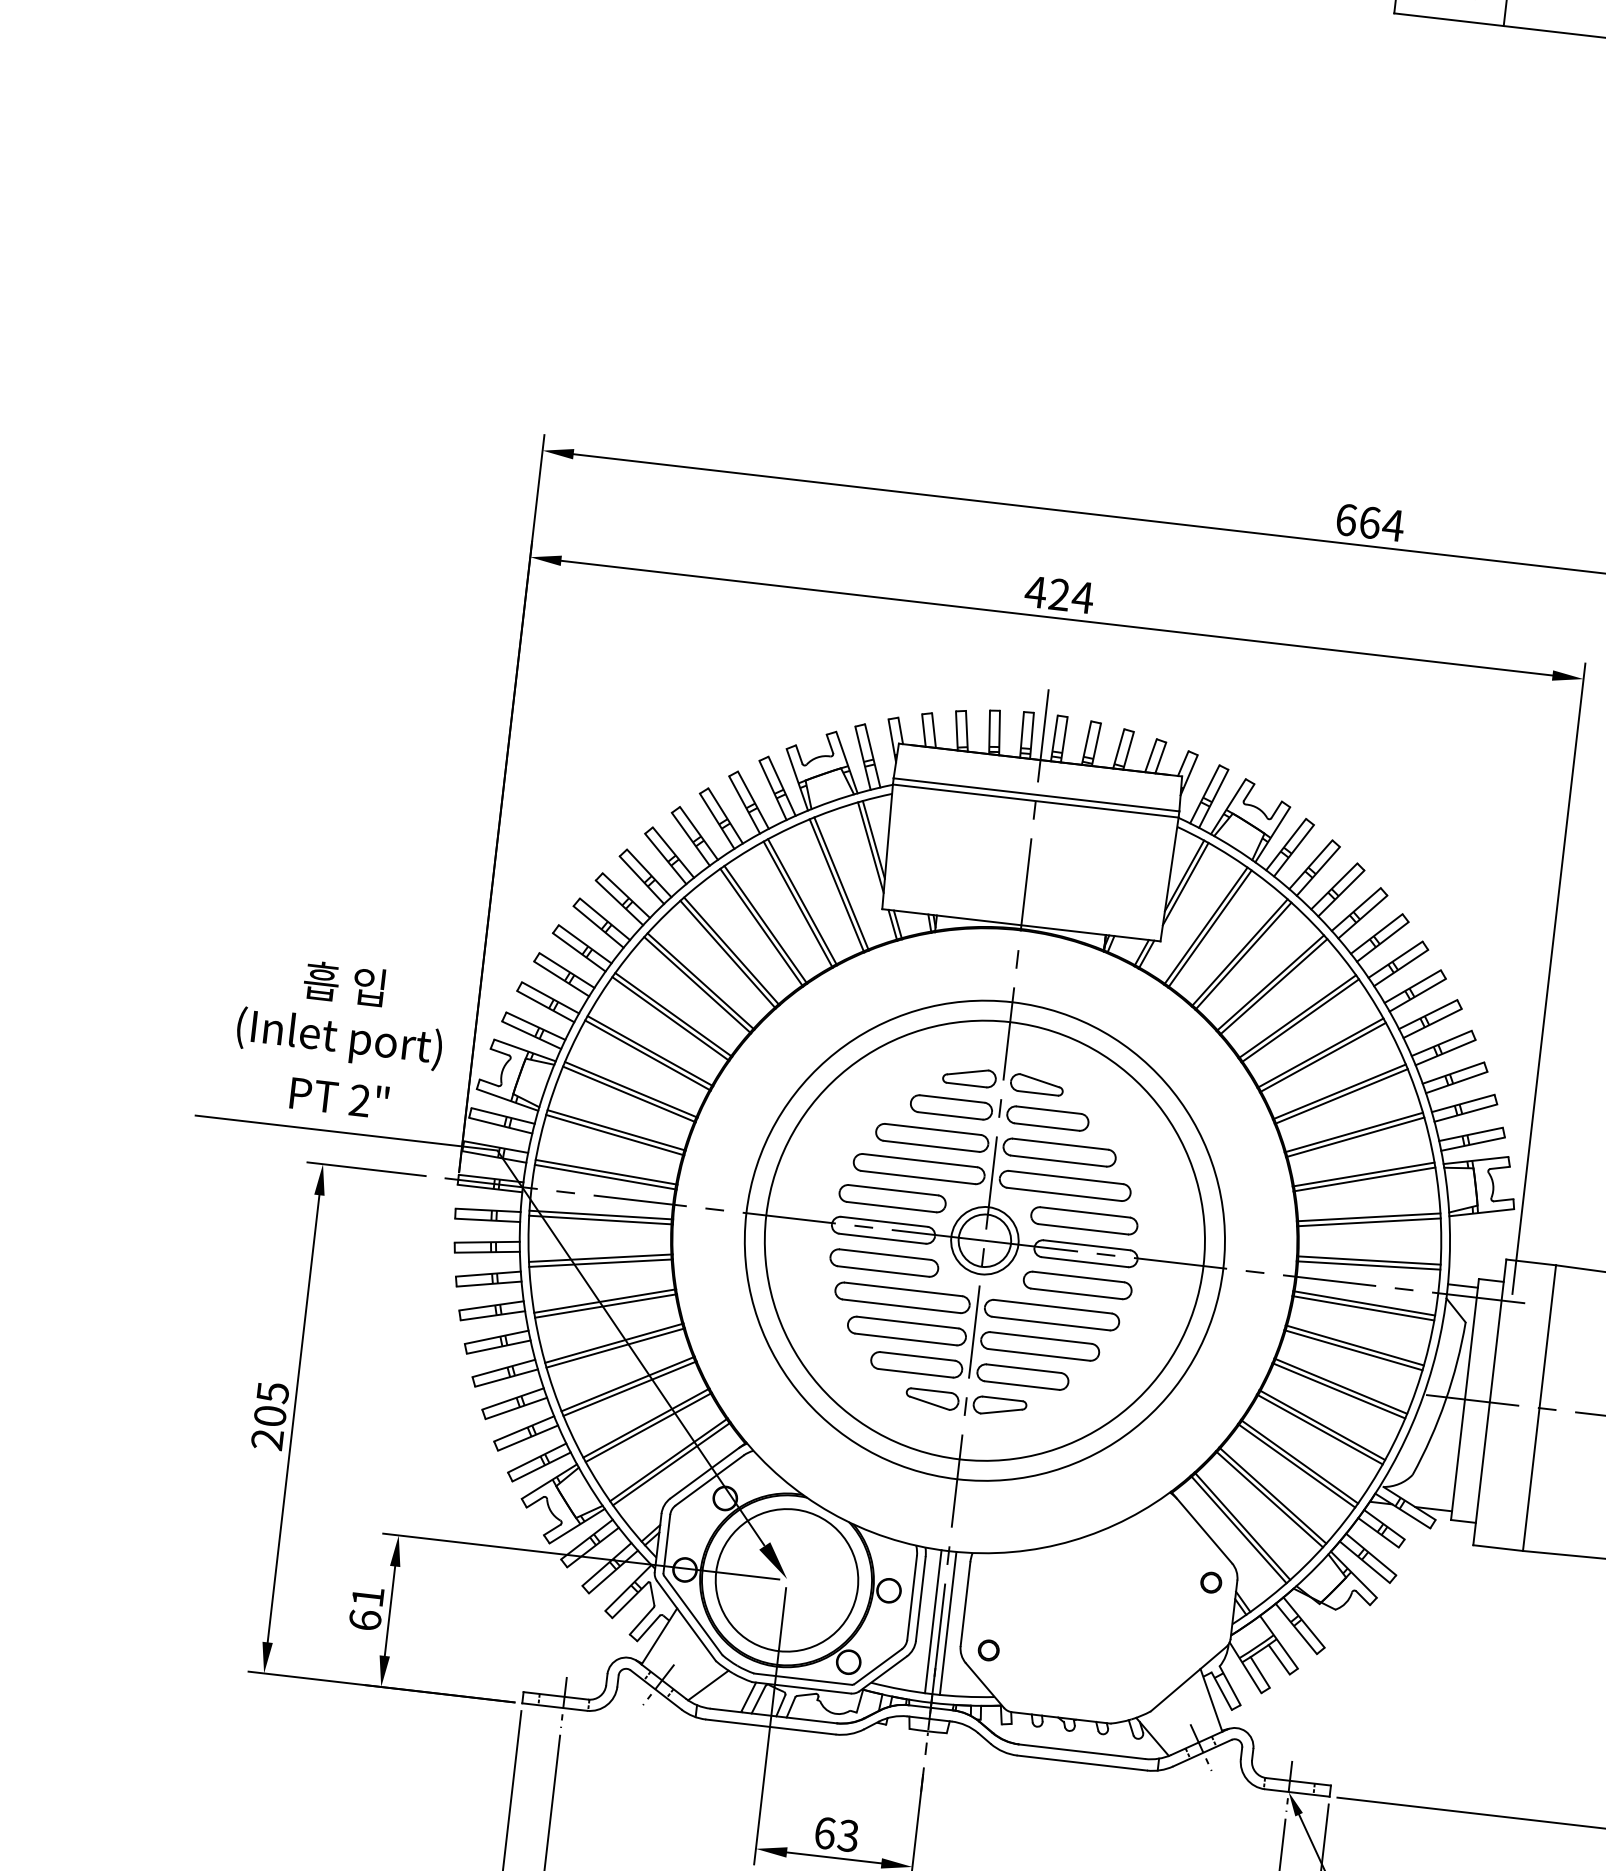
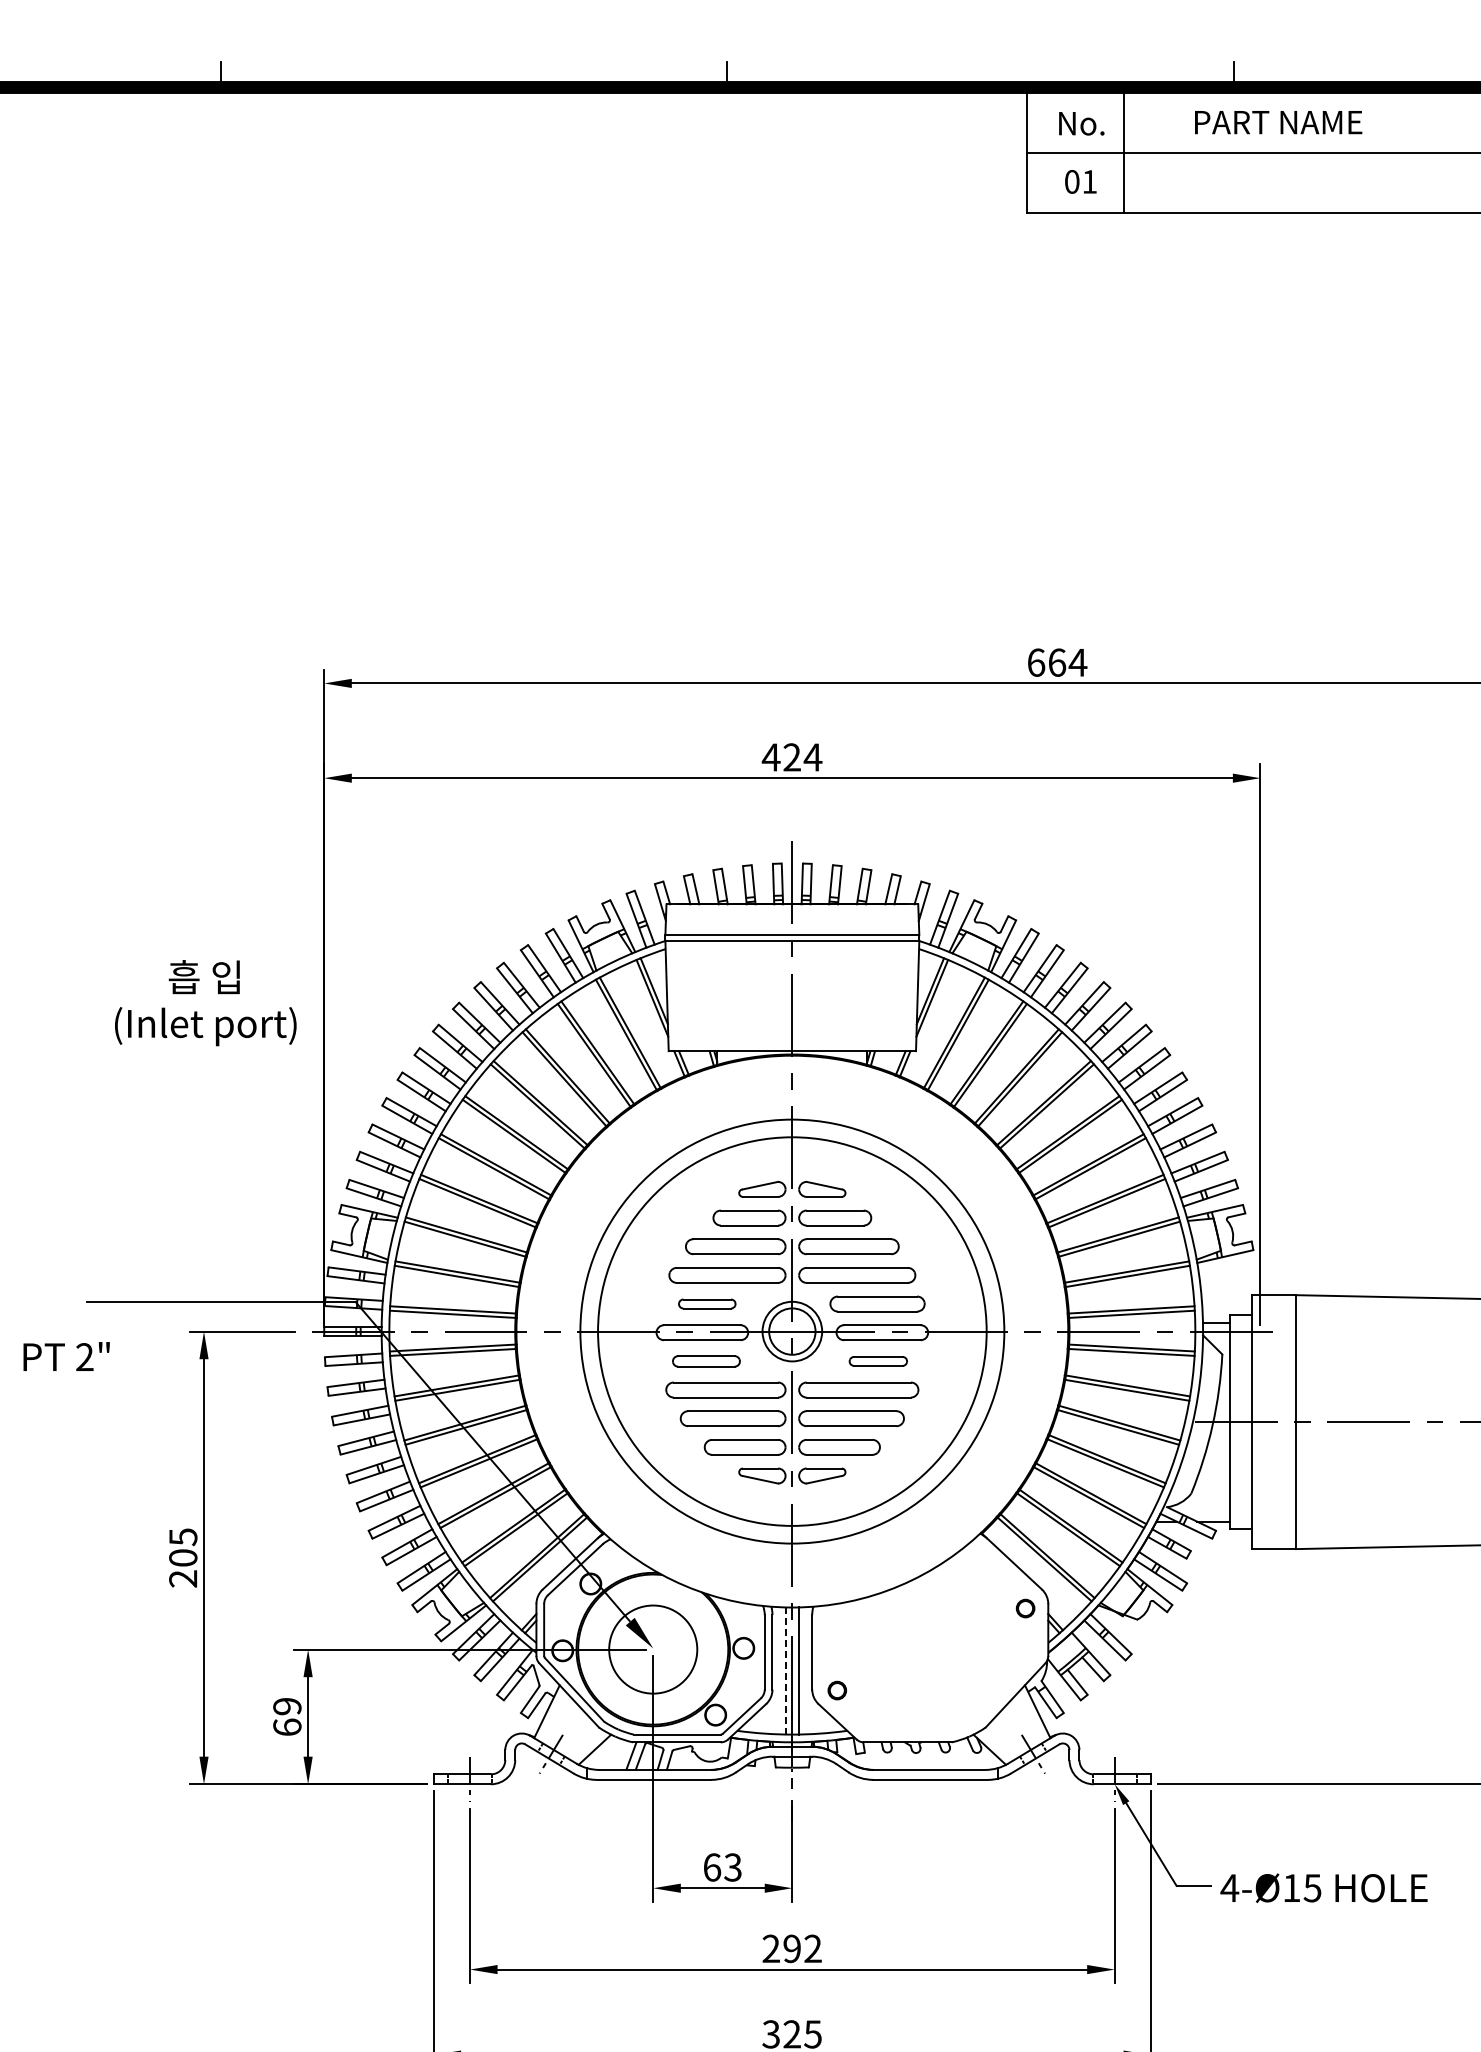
text: (342, 1013) -> (205, 1003), moved
text: (339, 1097) -> (66, 1356), moved
part: (893, 1198) -> (707, 1303), size x0.6
part: (884, 1263) -> (706, 1361), size x0.7
part: (1077, 1285) -> (878, 1361), size x0.6
circle: (787, 1580) -> (653, 1649), size x0.7
text: (368, 1596) -> (287, 1706), 61 -> 69
line: (933, 1621) -> (785, 1670), solid -> dashed

